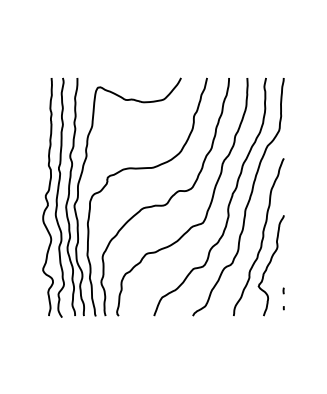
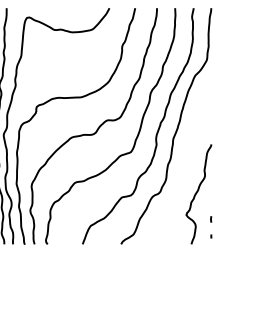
curve: (262, 236) -> (190, 165), removed

